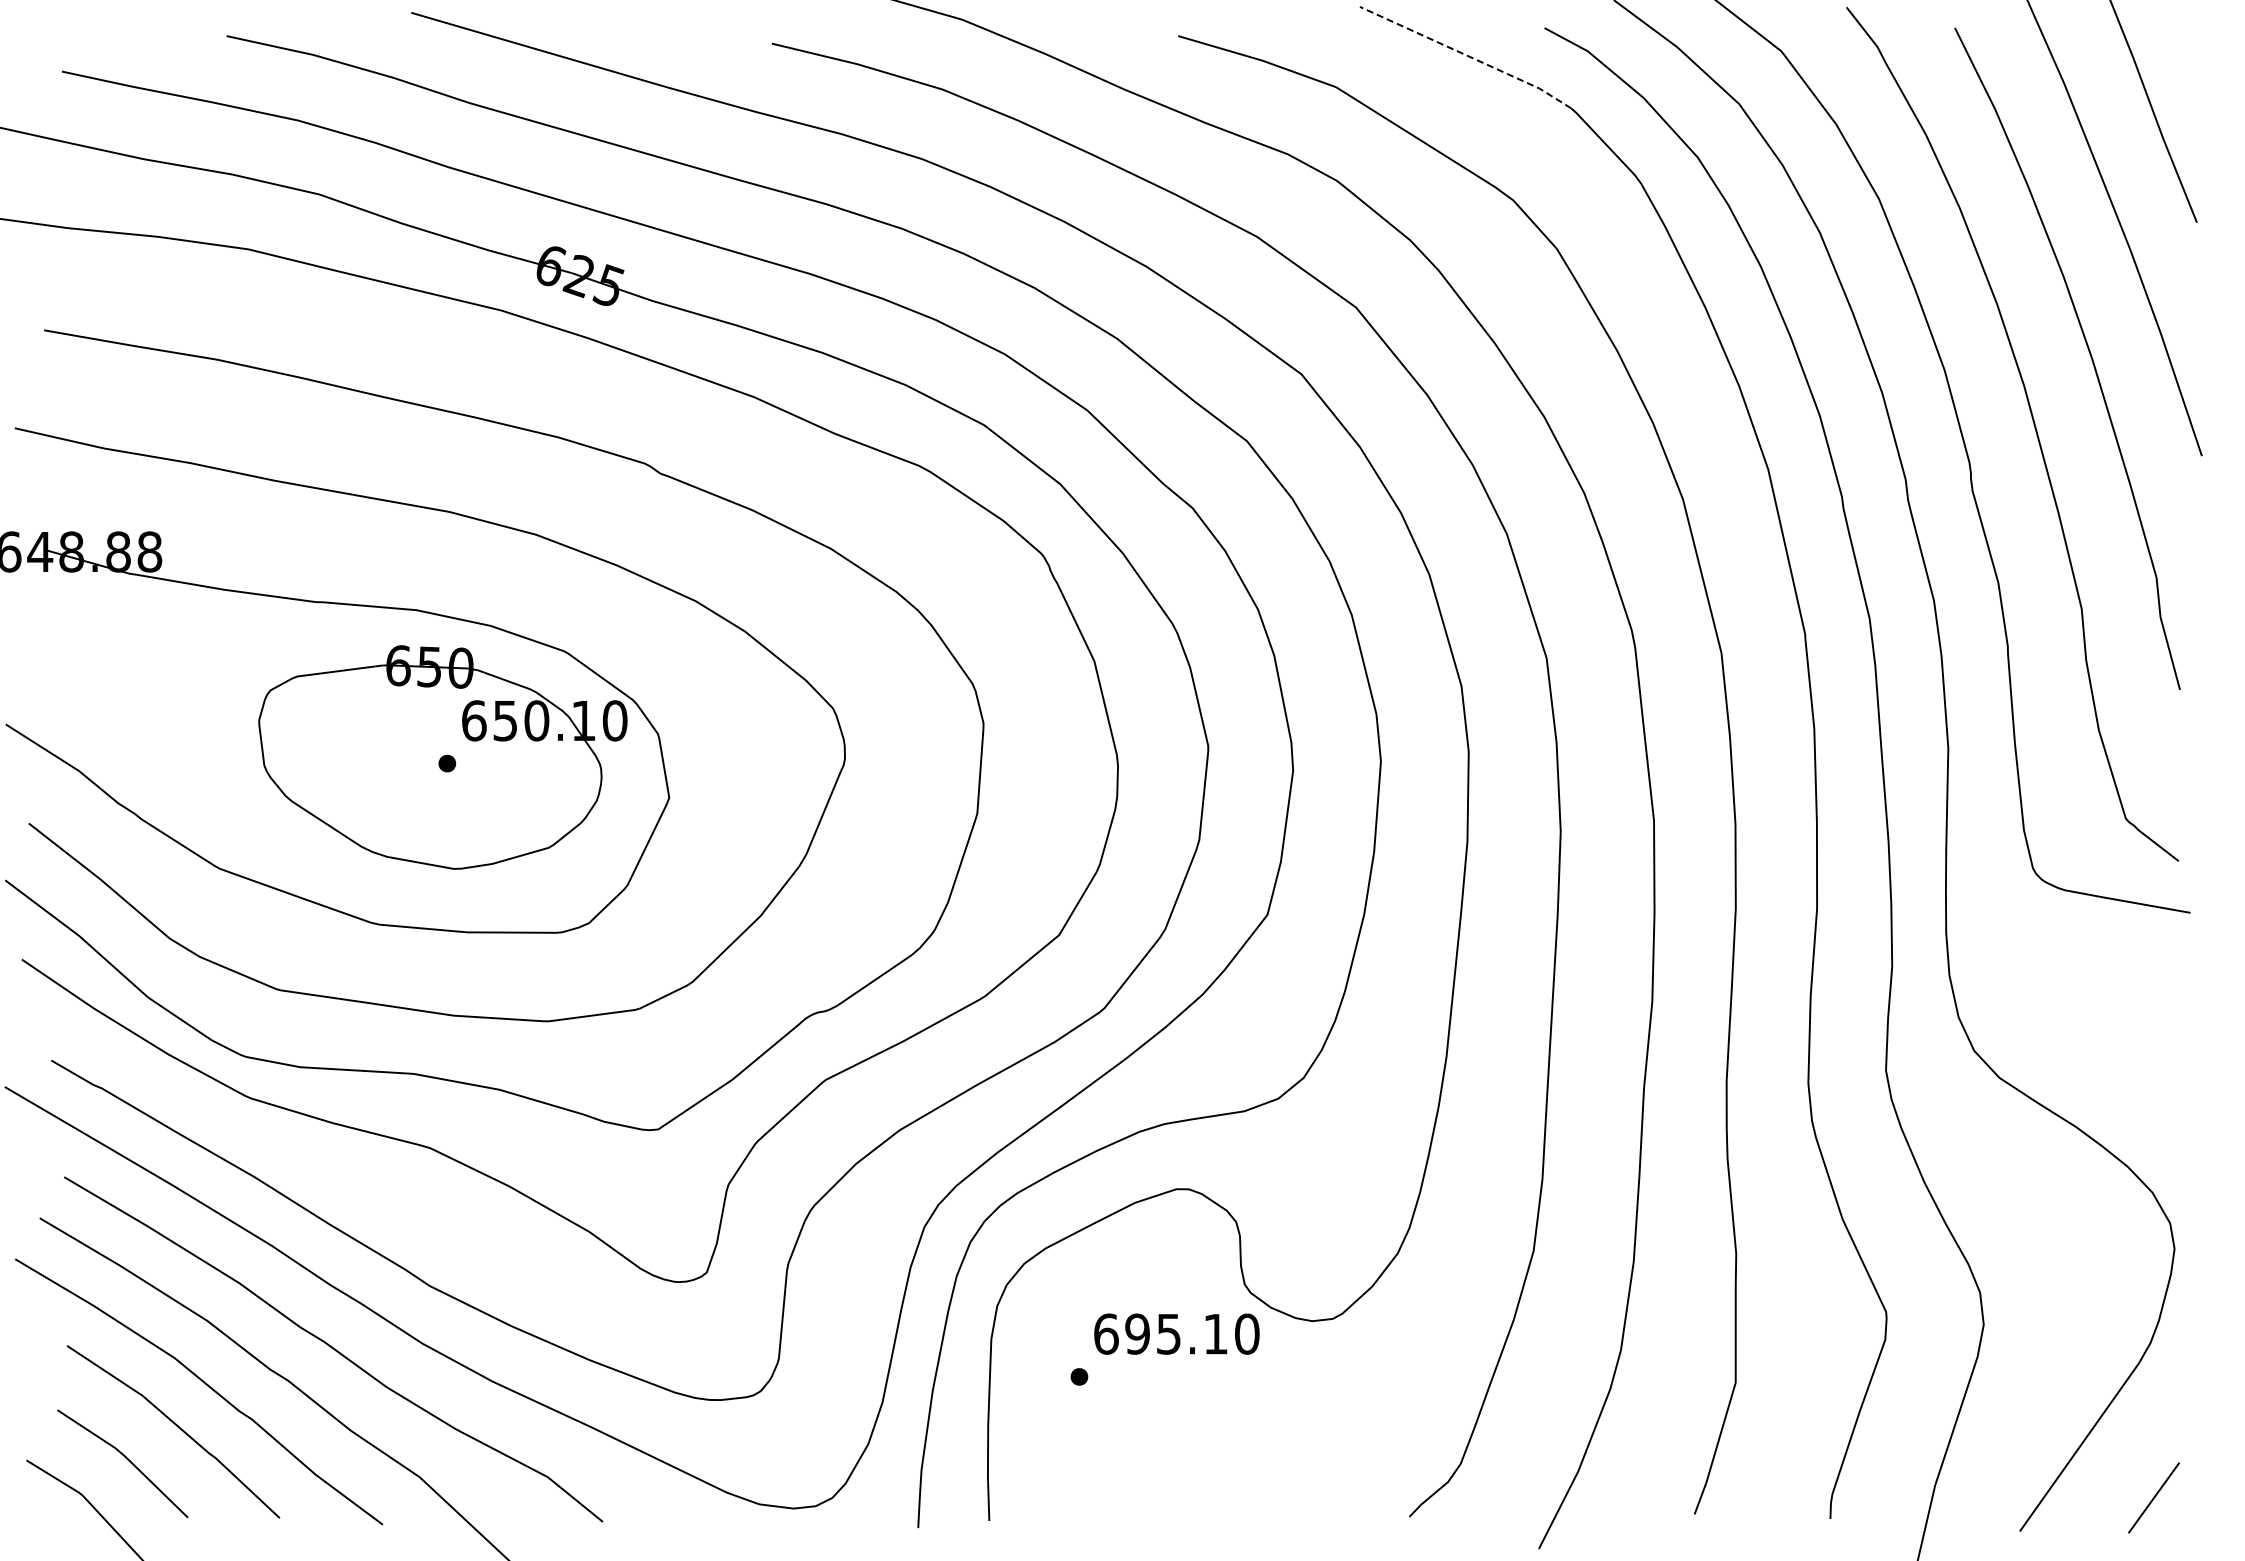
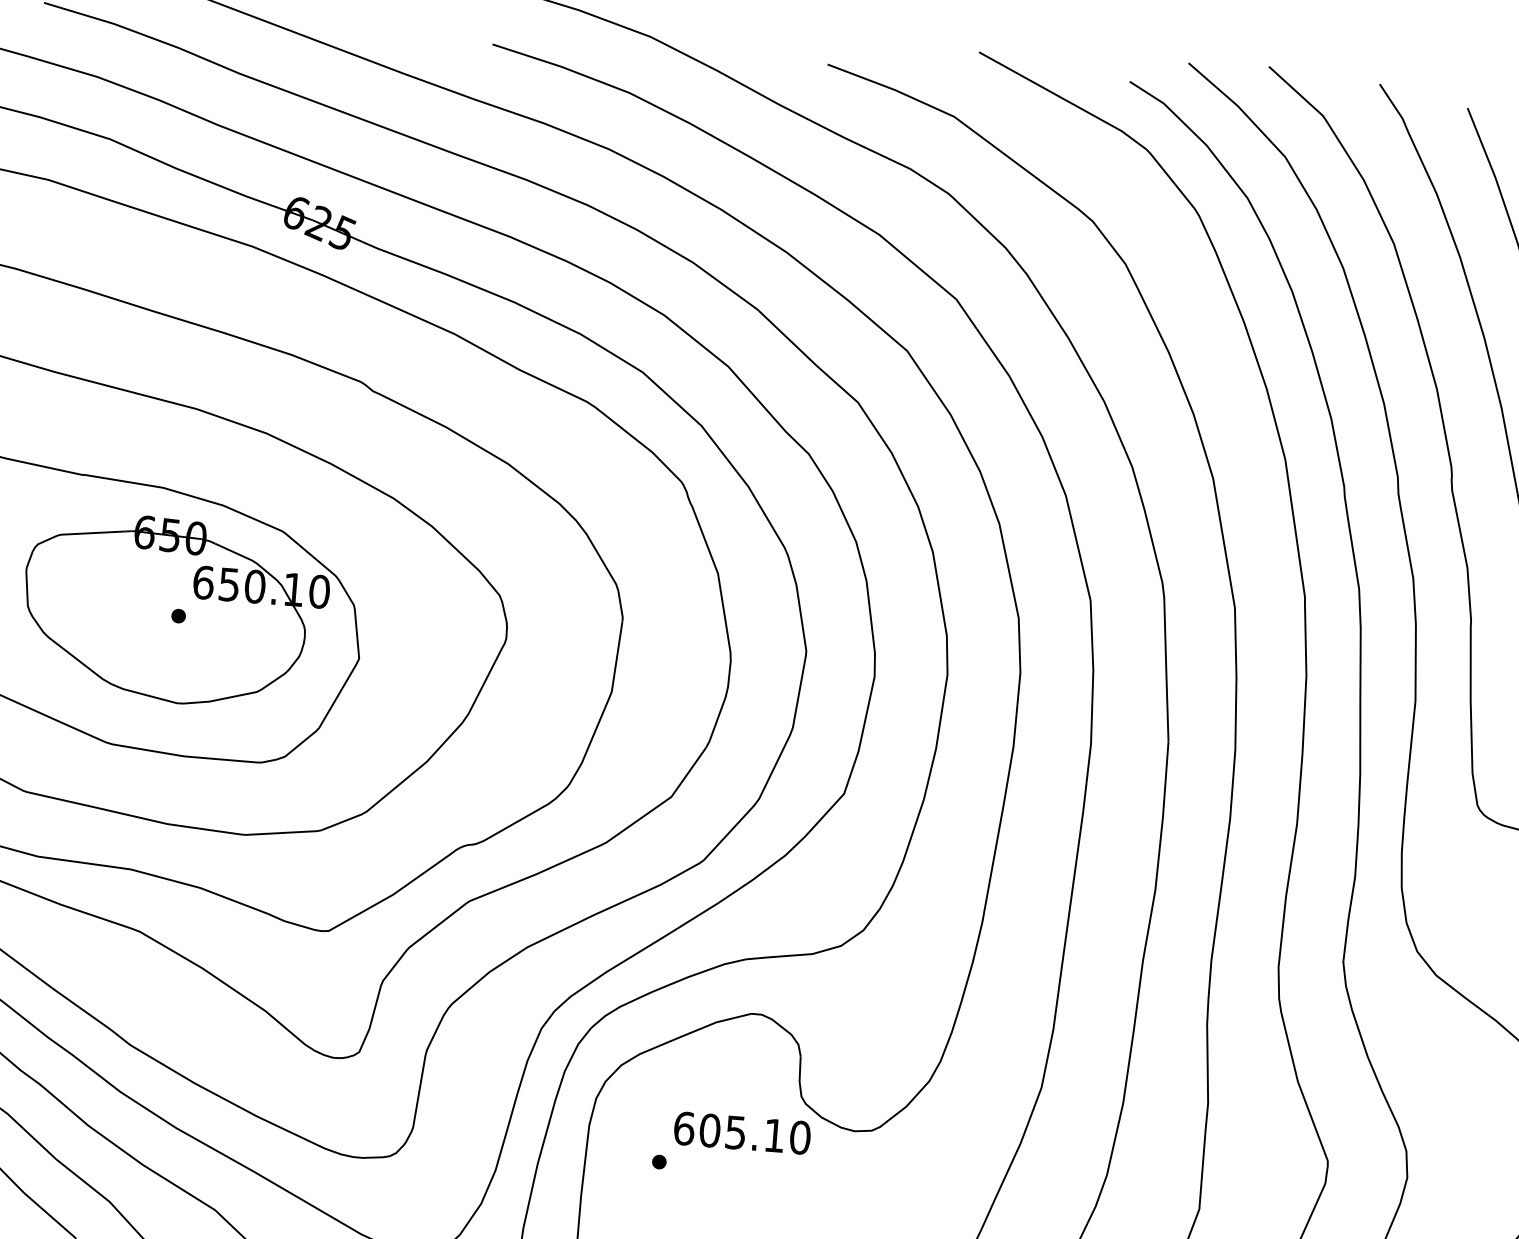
line: (1467, 55) -> (1064, 99), dashed -> solid
text: (1137, 1333) -> (709, 1130), 695.10 -> 605.10

